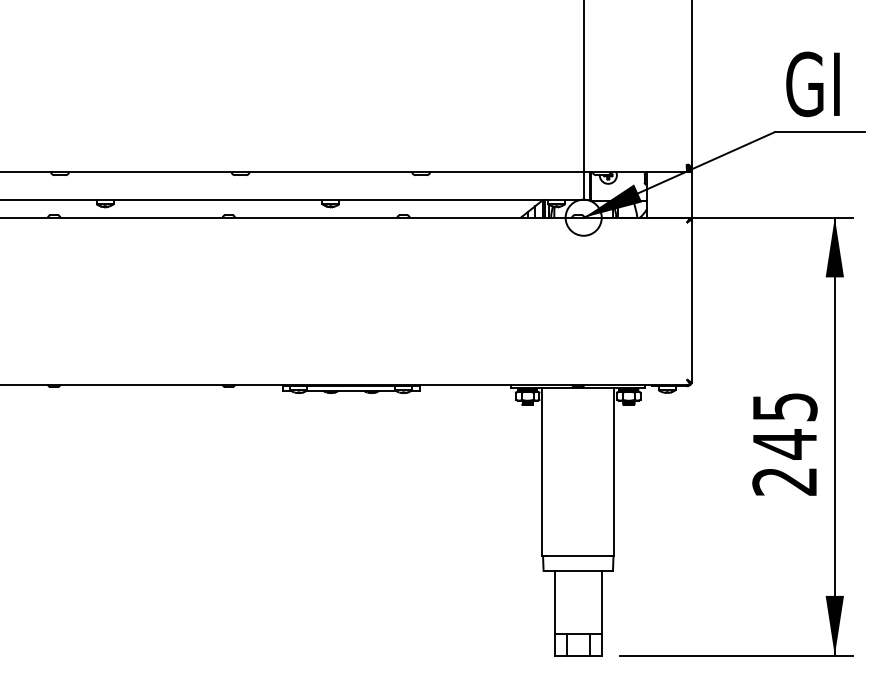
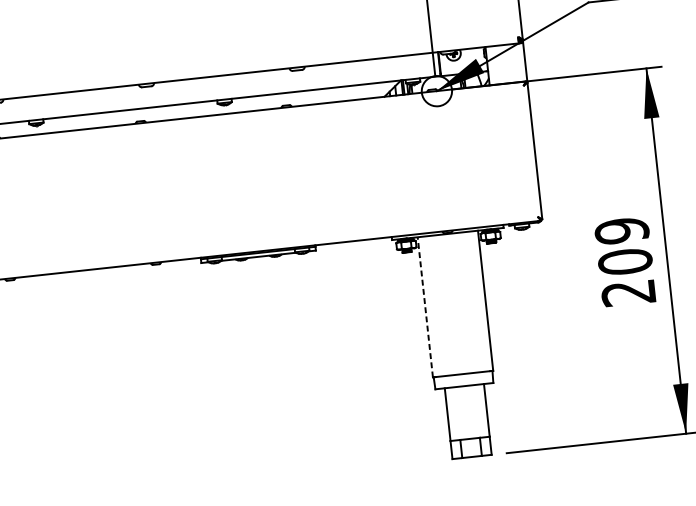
text: (784, 425) -> (623, 246), 245 -> 209
line: (542, 472) -> (425, 307), solid -> dashed

